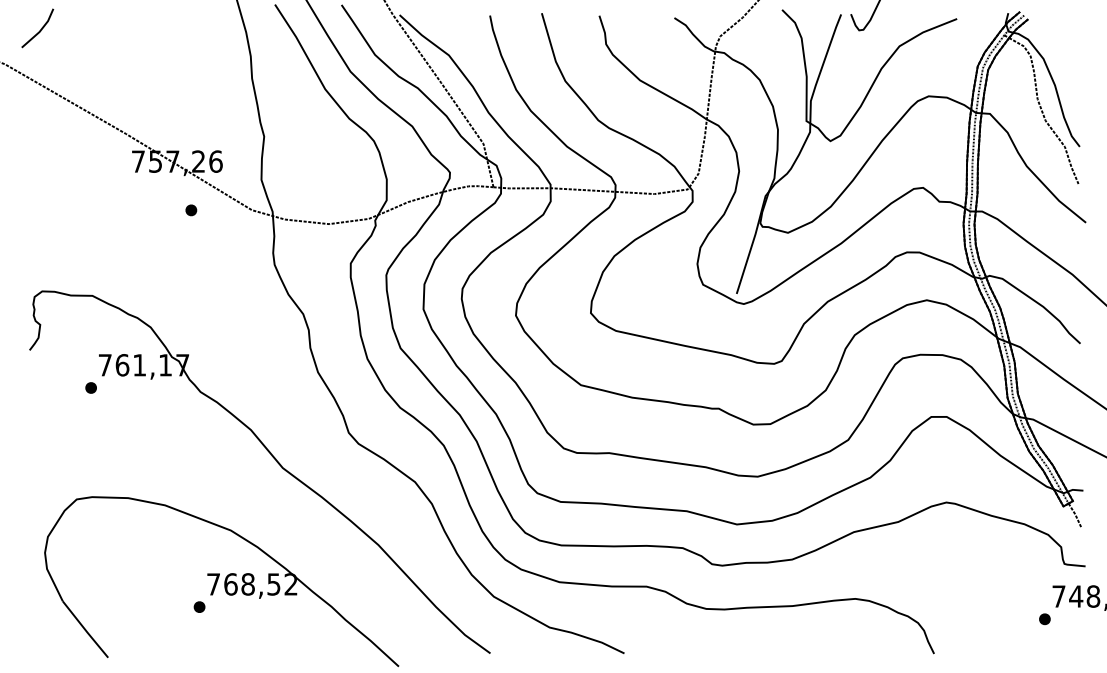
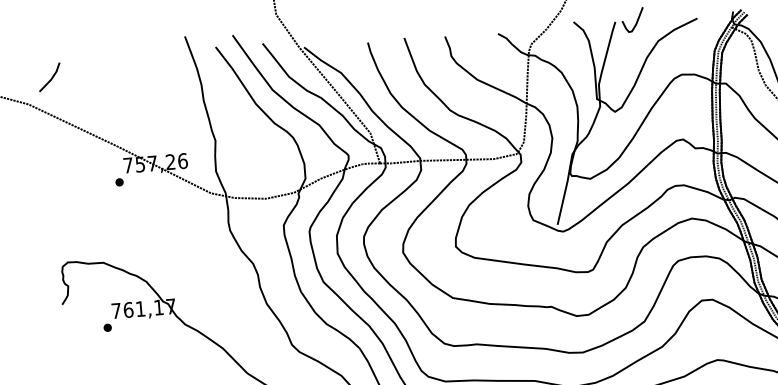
part: (191, 210) -> (119, 182), moved

